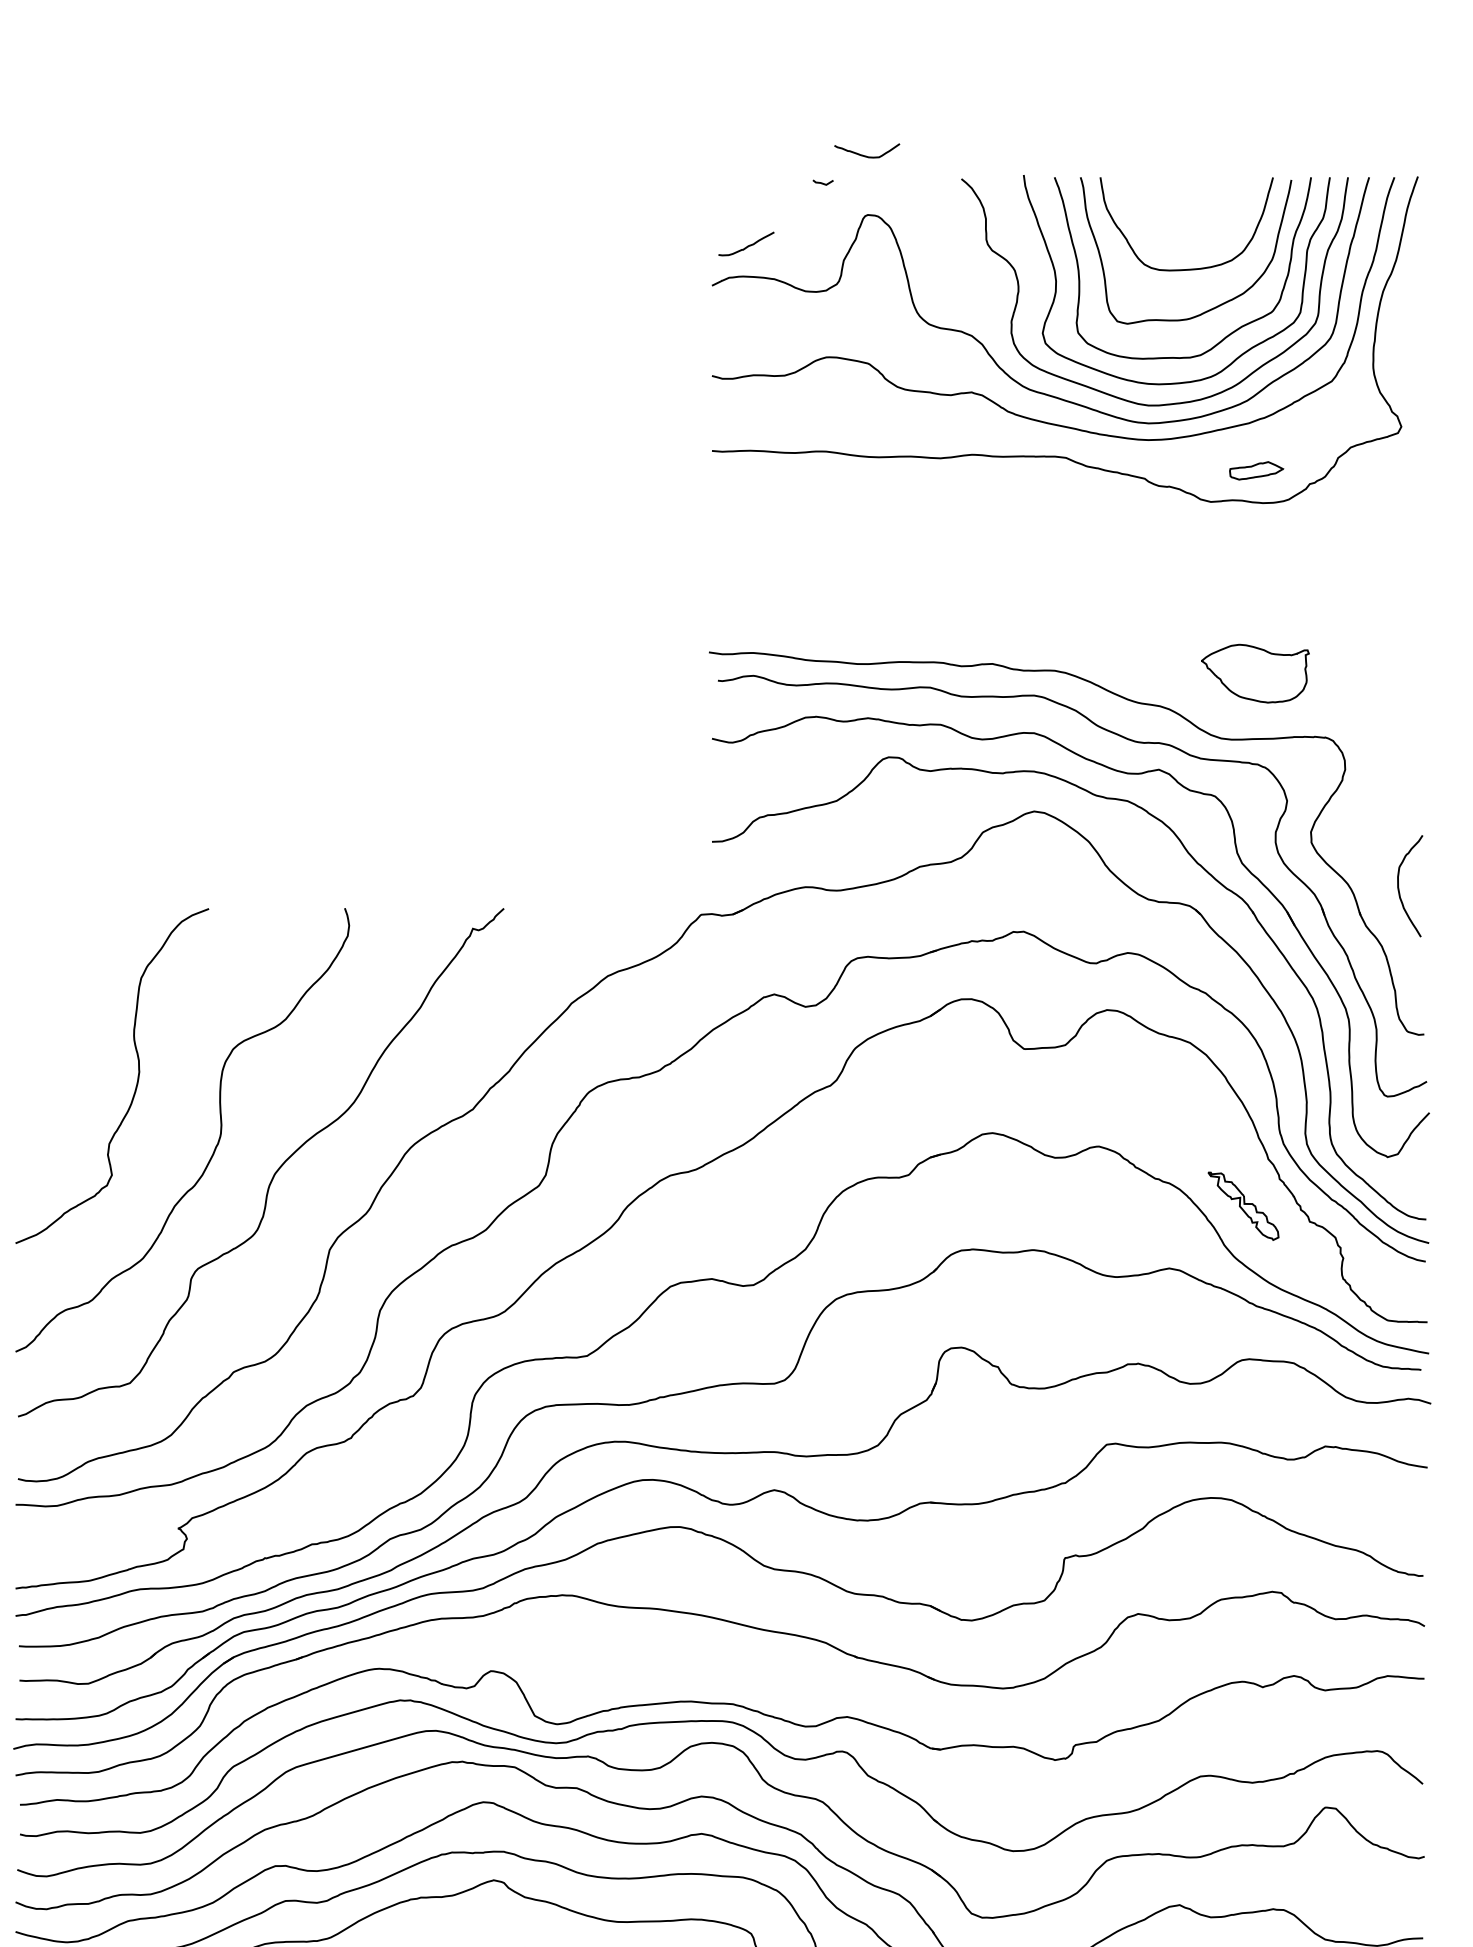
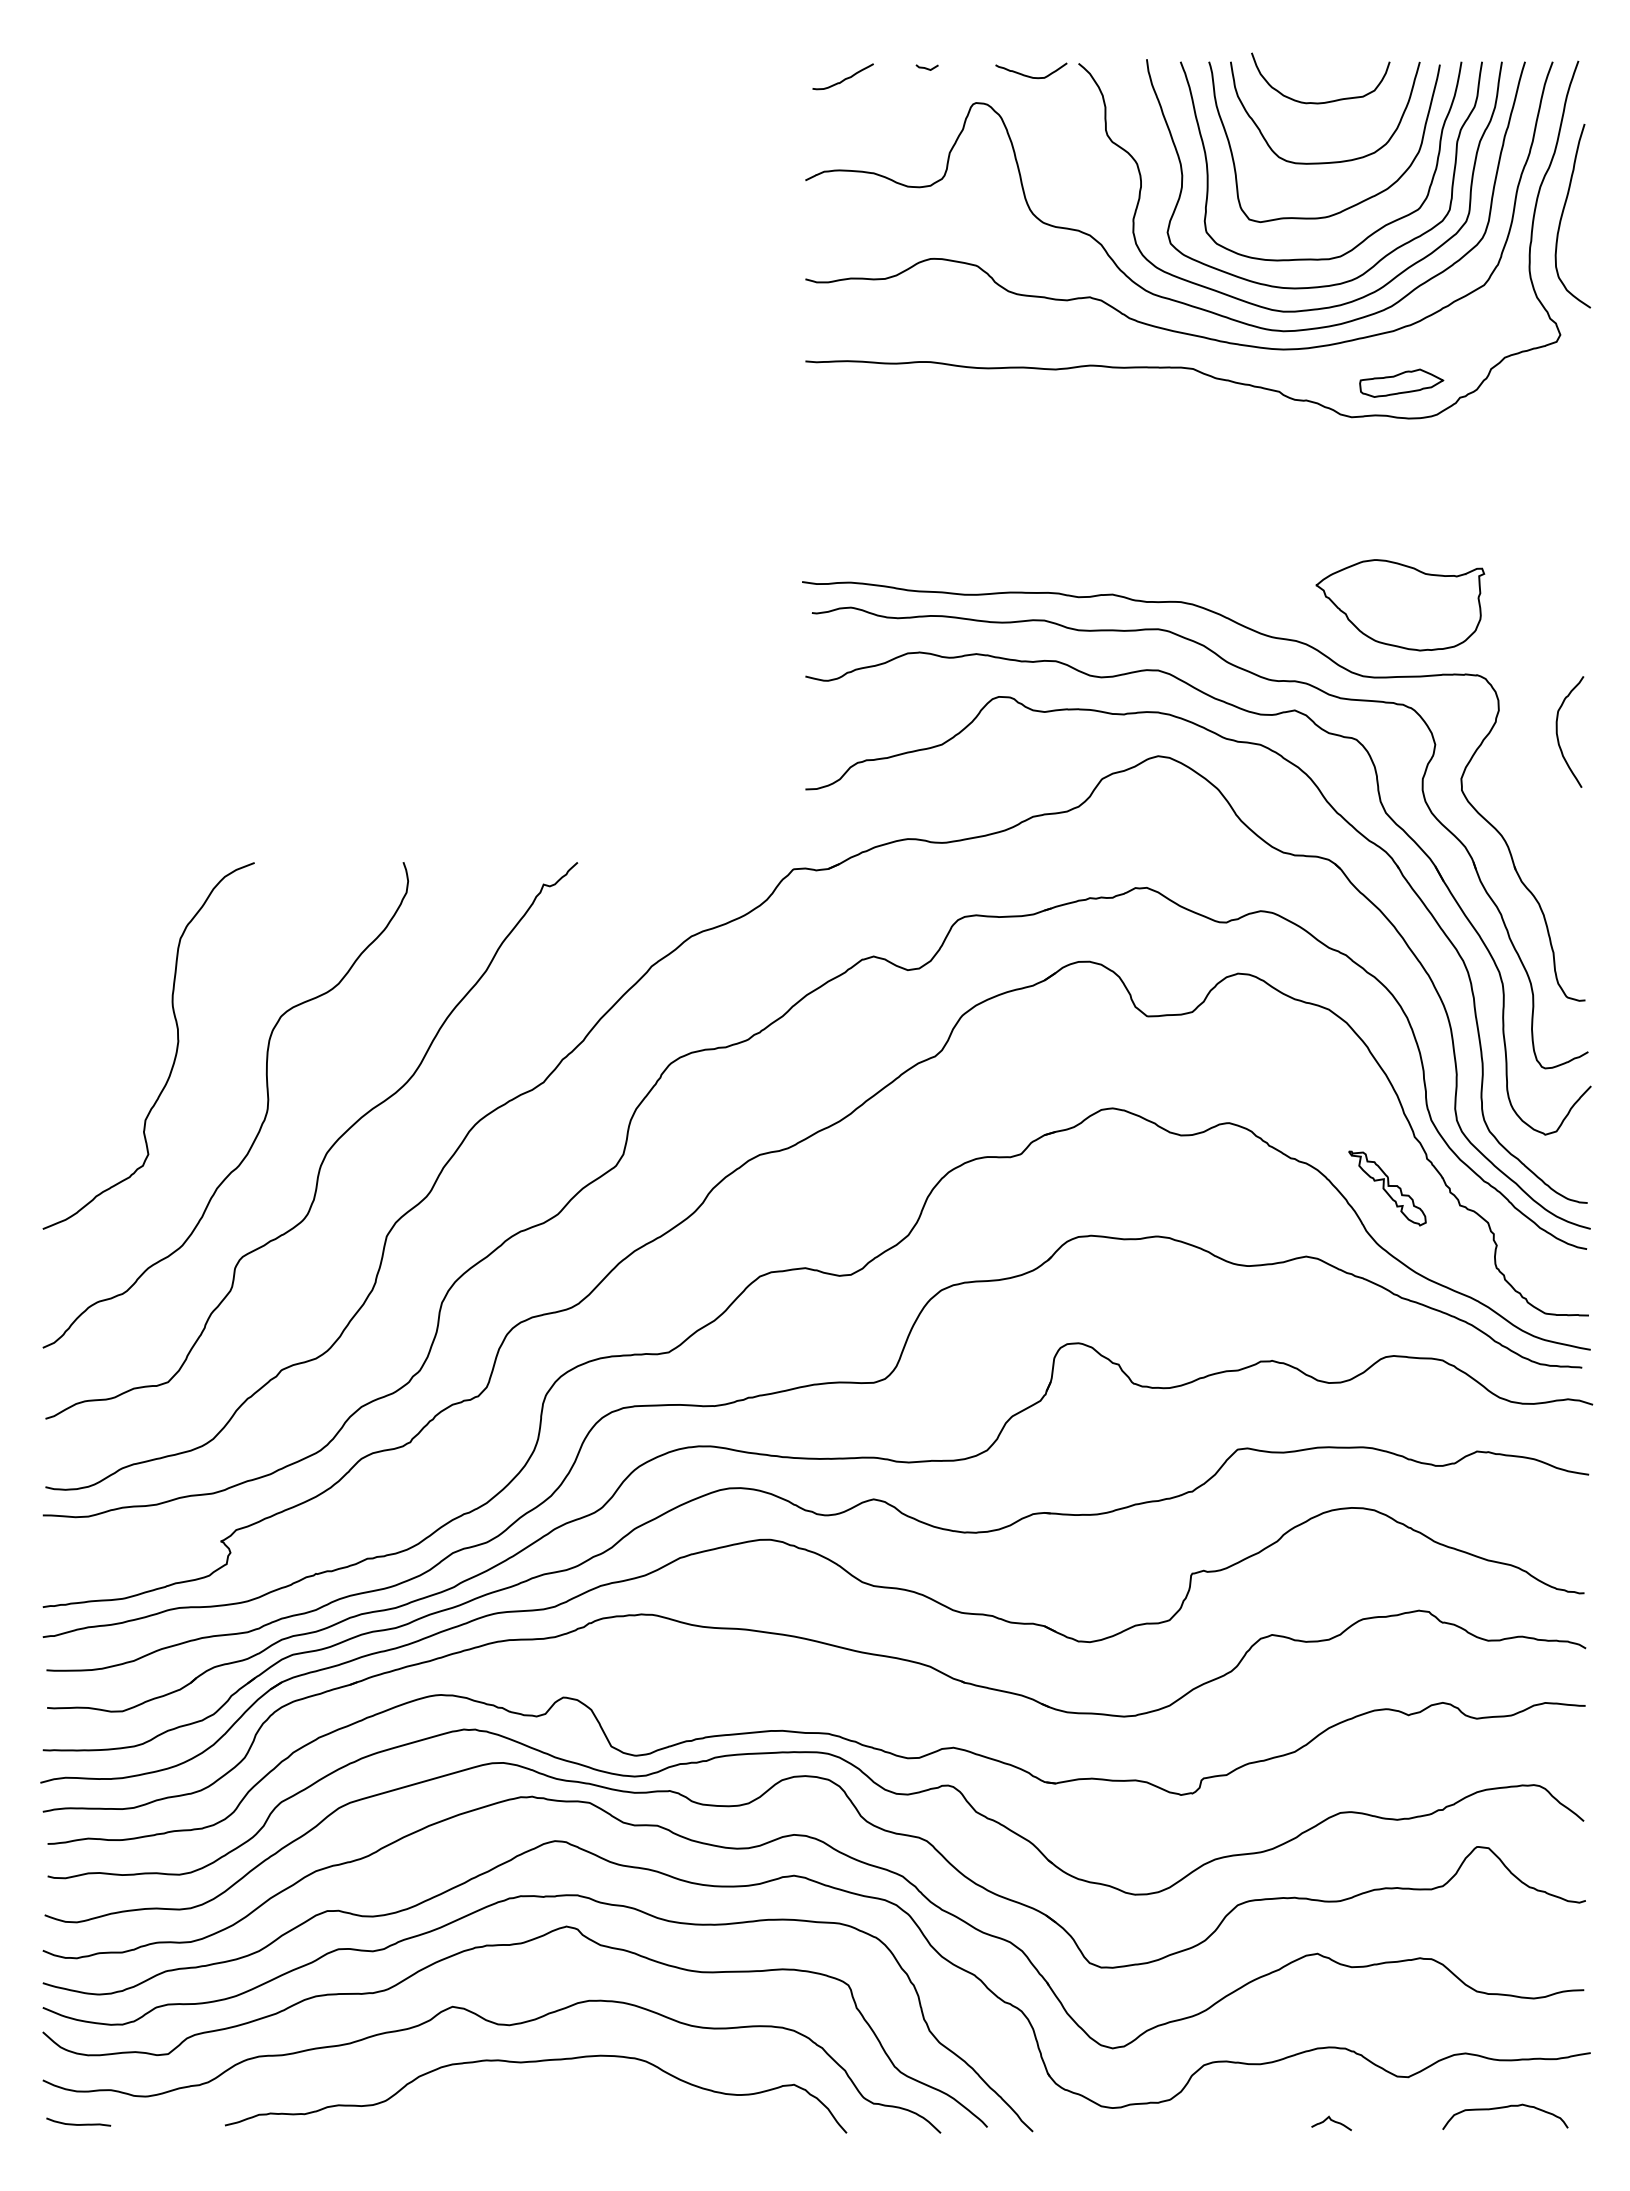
curve: (864, 155) -> (1028, 75), moved
curve: (1186, 213) -> (1325, 101), added
curve: (747, 245) -> (844, 78), moved
curve: (1404, 316) -> (1563, 214), added
part: (1256, 470) -> (1401, 382), size x1.43
part: (1255, 673) -> (1400, 605), size x1.43
curve: (1399, 889) -> (1558, 735), moved

